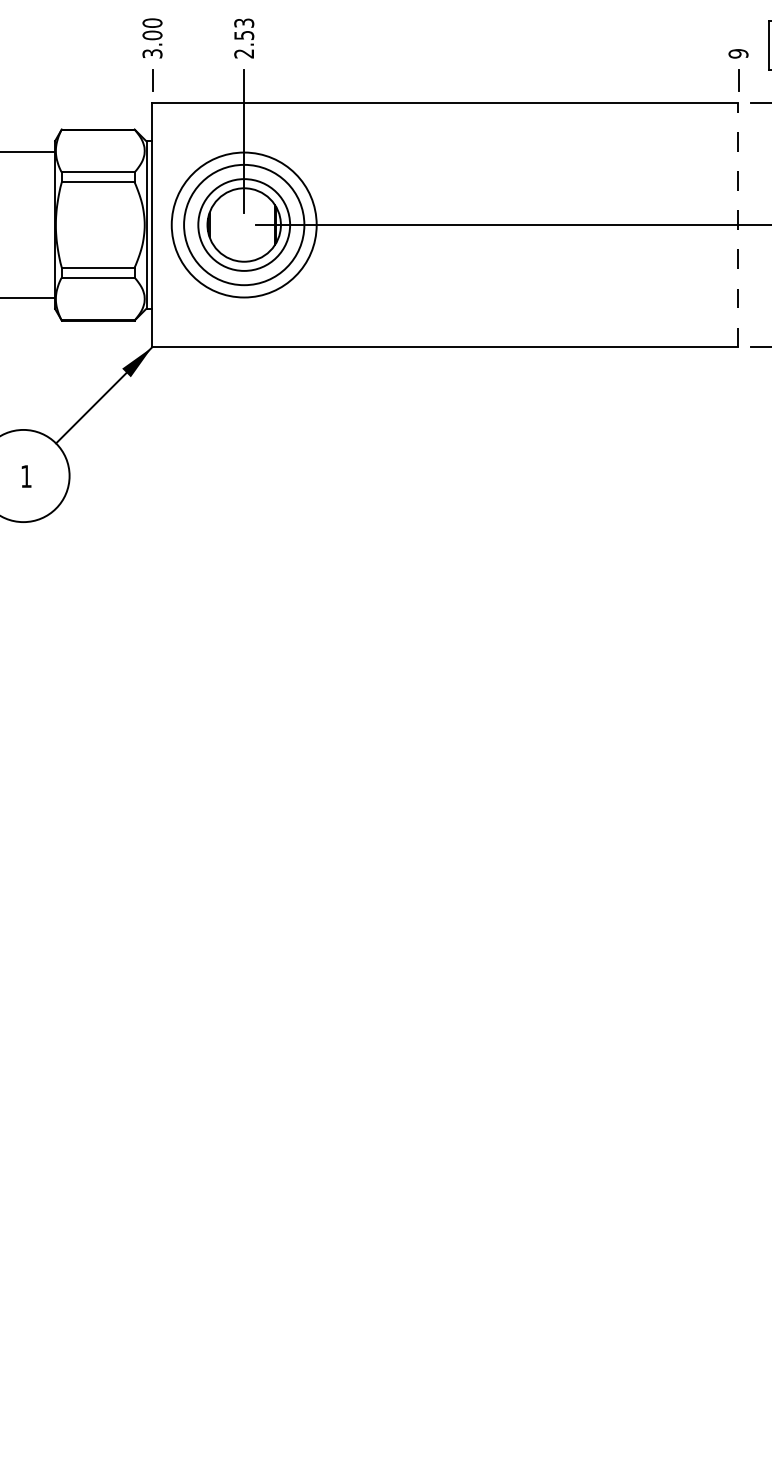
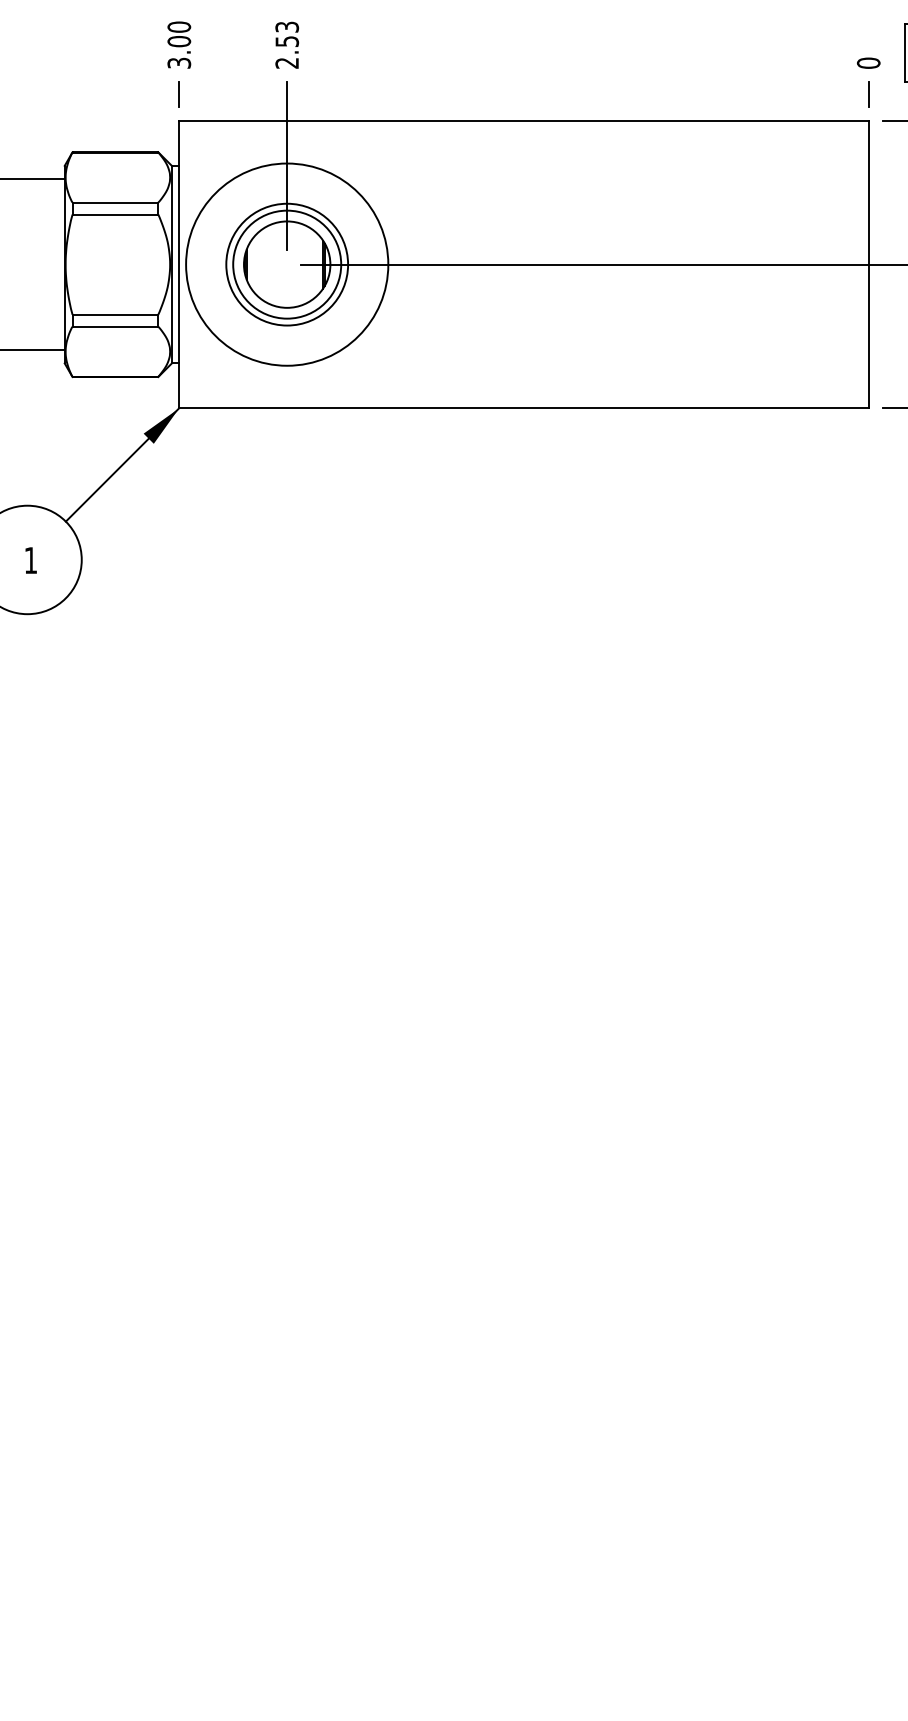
text: (738, 53) -> (868, 62), 9 -> 0
circle: (244, 224) -> (287, 264), size x0.71
circle: (244, 224) -> (287, 264), size x1.43
line: (738, 224) -> (868, 264), dashed -> solid

